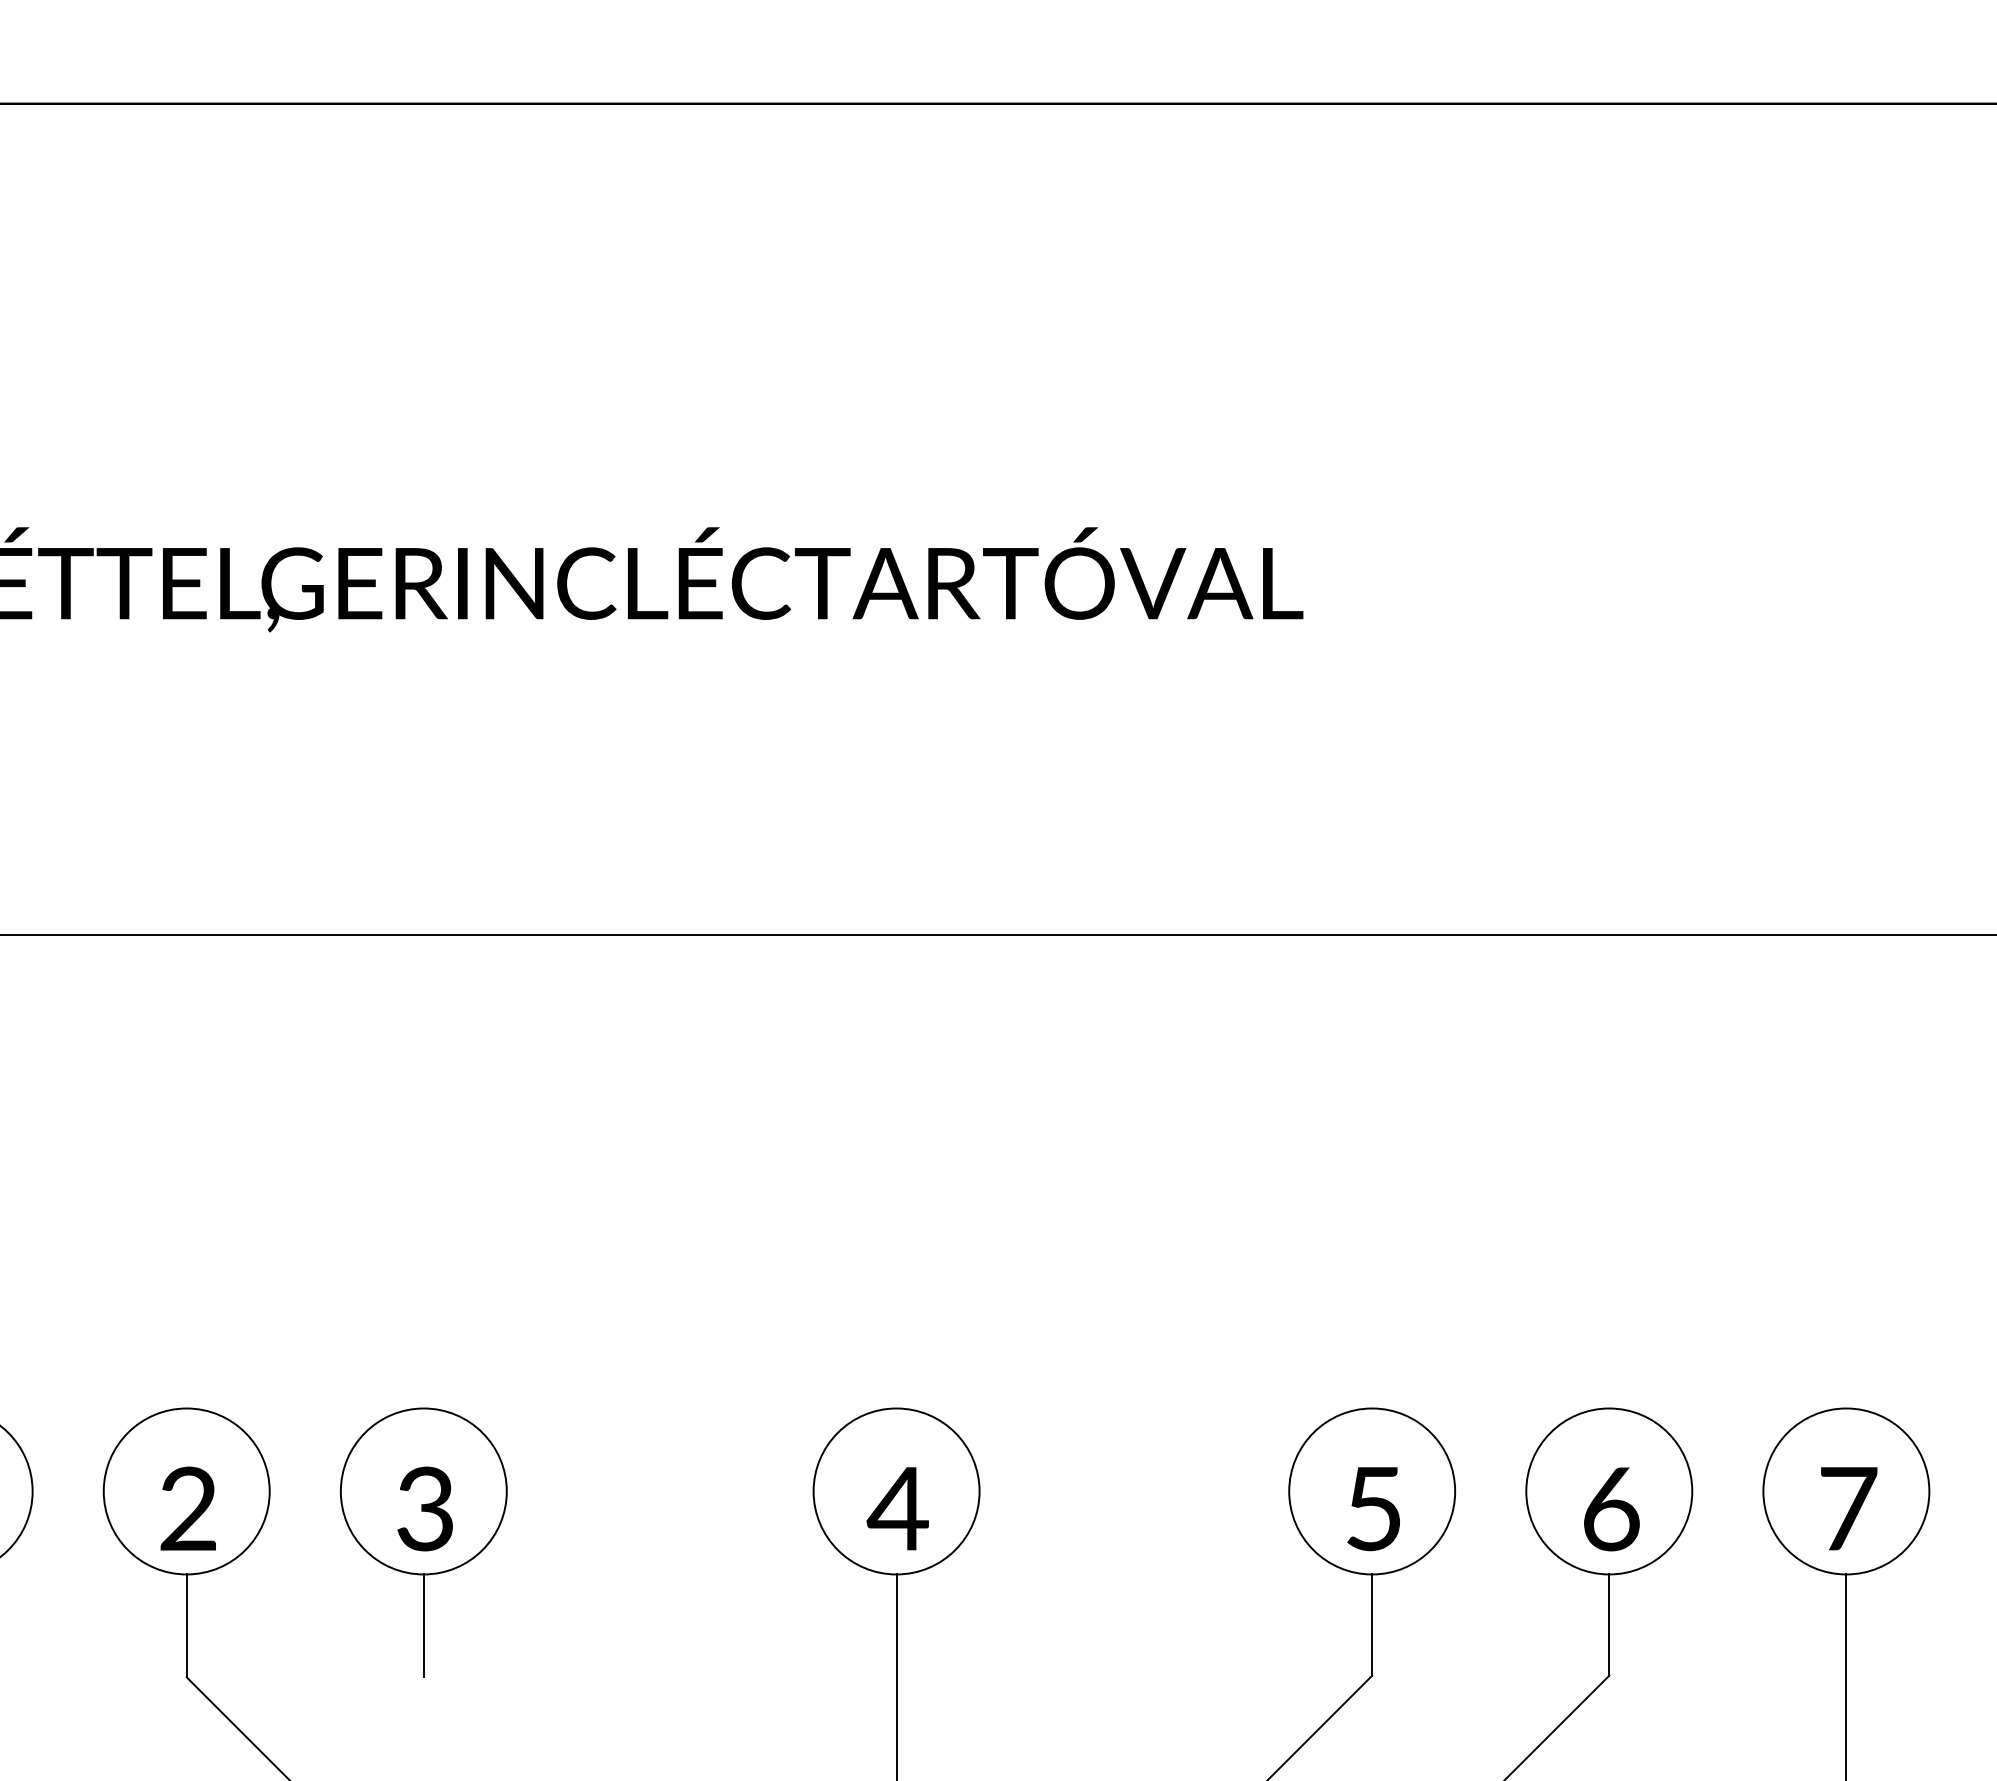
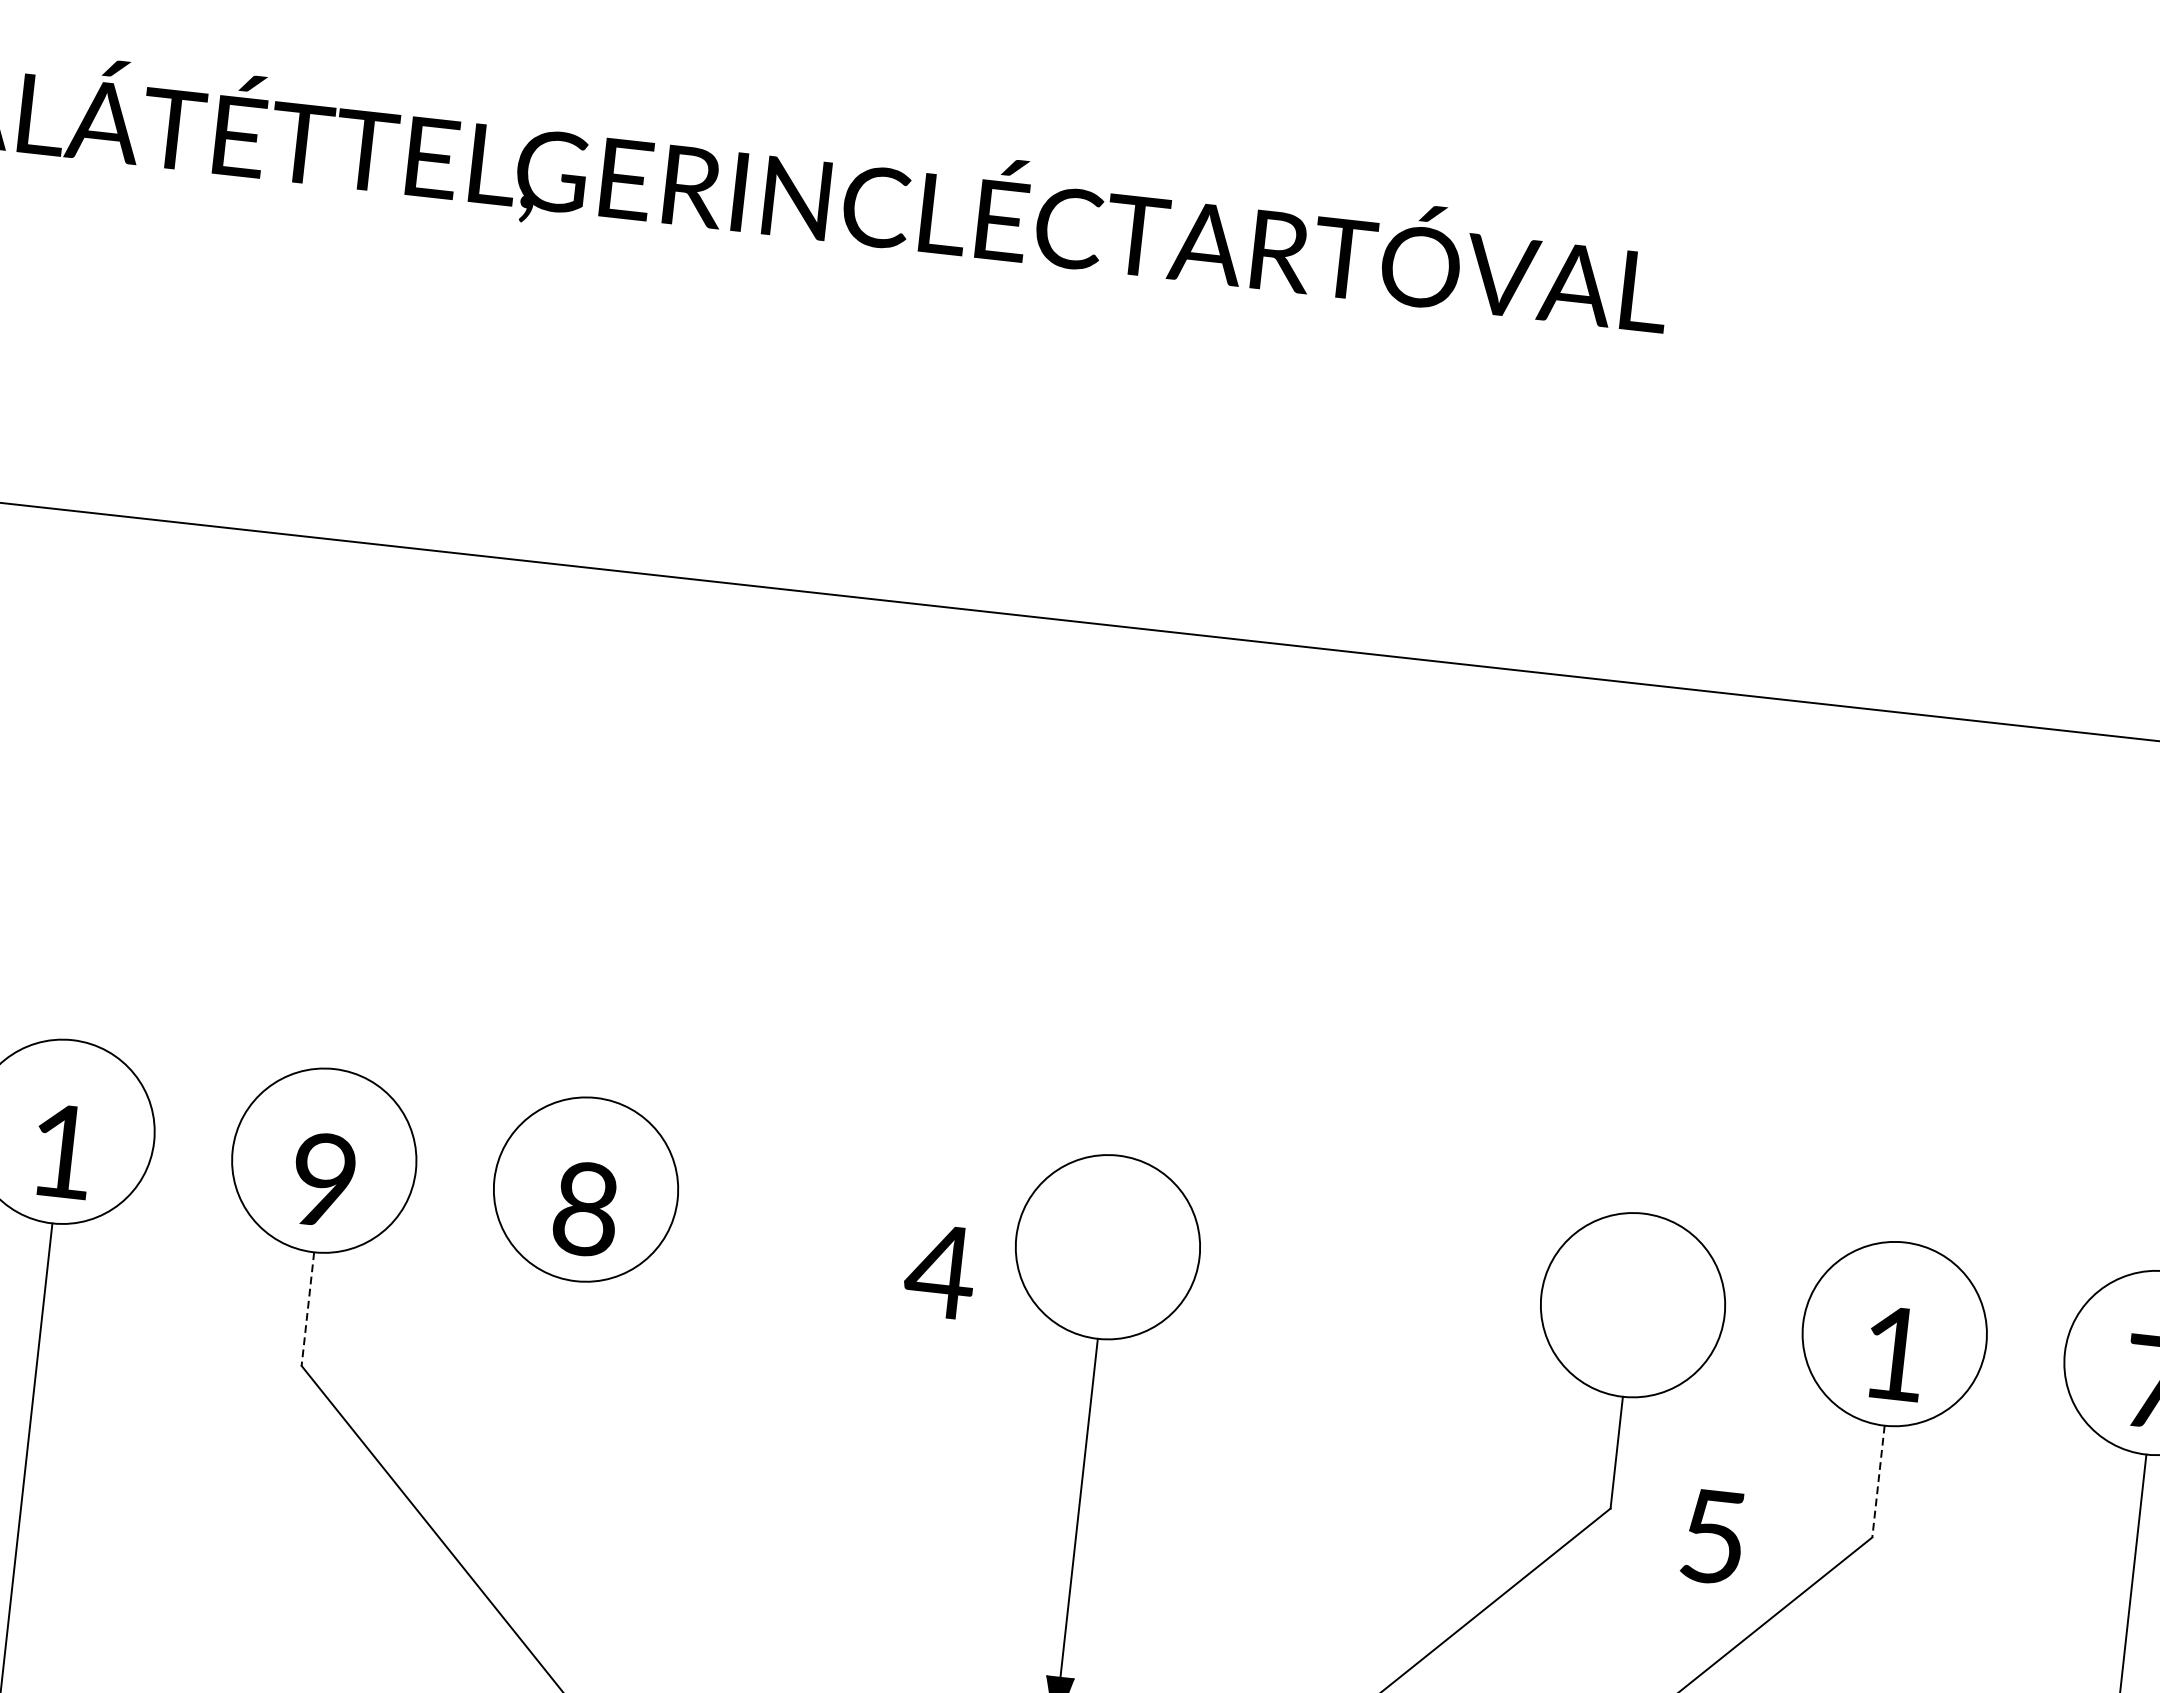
text: (187, 1508) -> (323, 1179), 2 -> 9
text: (425, 1508) -> (585, 1208), 3 -> 8
text: (897, 1508) -> (939, 1271), moved
text: (1373, 1509) -> (1712, 1537), moved
text: (1611, 1509) -> (1895, 1354), 6 -> 1
line: (423, 1625) -> (569, 1337), removed
line: (1609, 1625) -> (1878, 1482), solid -> dashed
line: (186, 1626) -> (307, 1309), solid -> dashed

